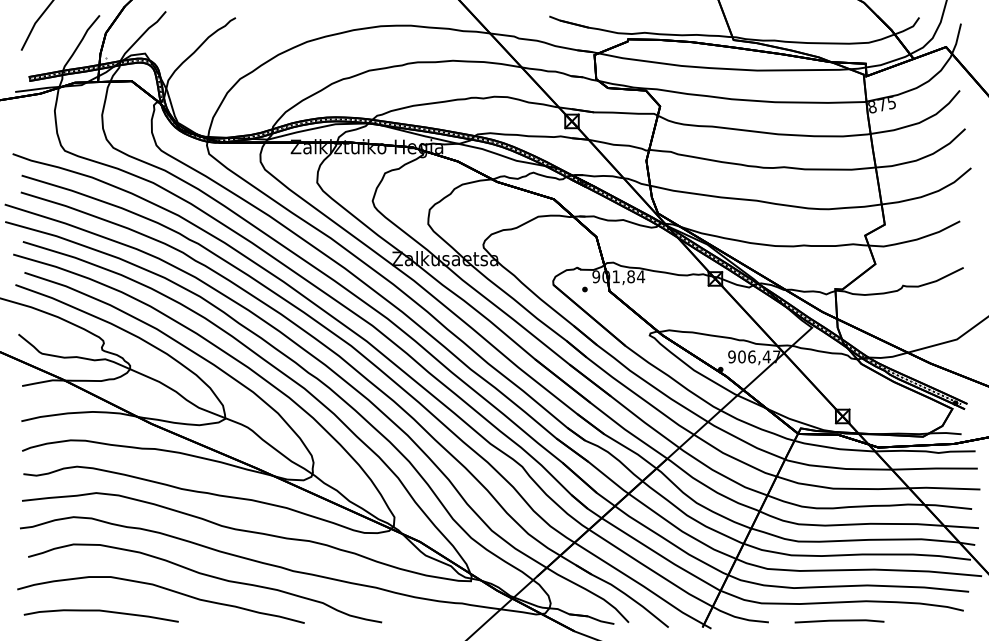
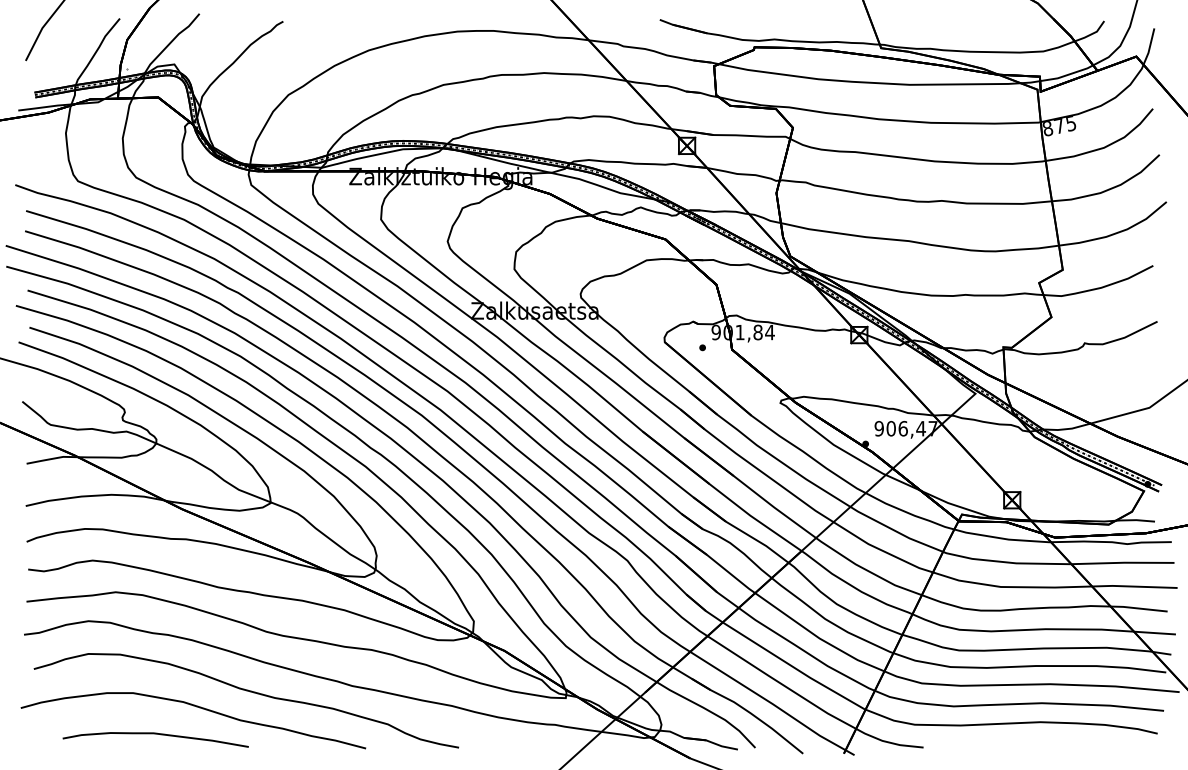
curve: (101, 611) -> (155, 734), moved
line: (839, 621) -> (1008, 746), removed

